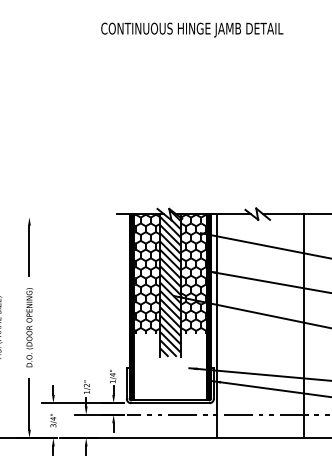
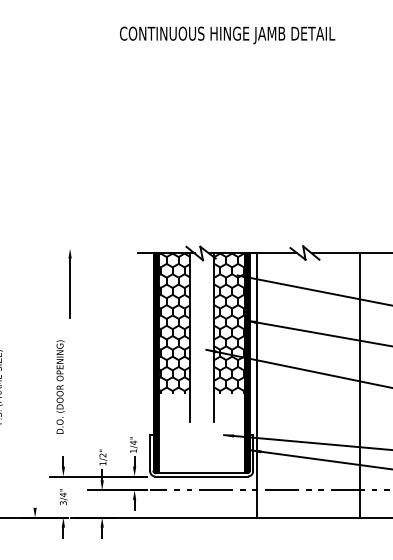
part: (28, 246) -> (69, 283), moved
hatch: (170, 283) -> (201, 334), removed
text: (29, 327) -> (60, 386), moved
line: (29, 404) -> (35, 477), removed

